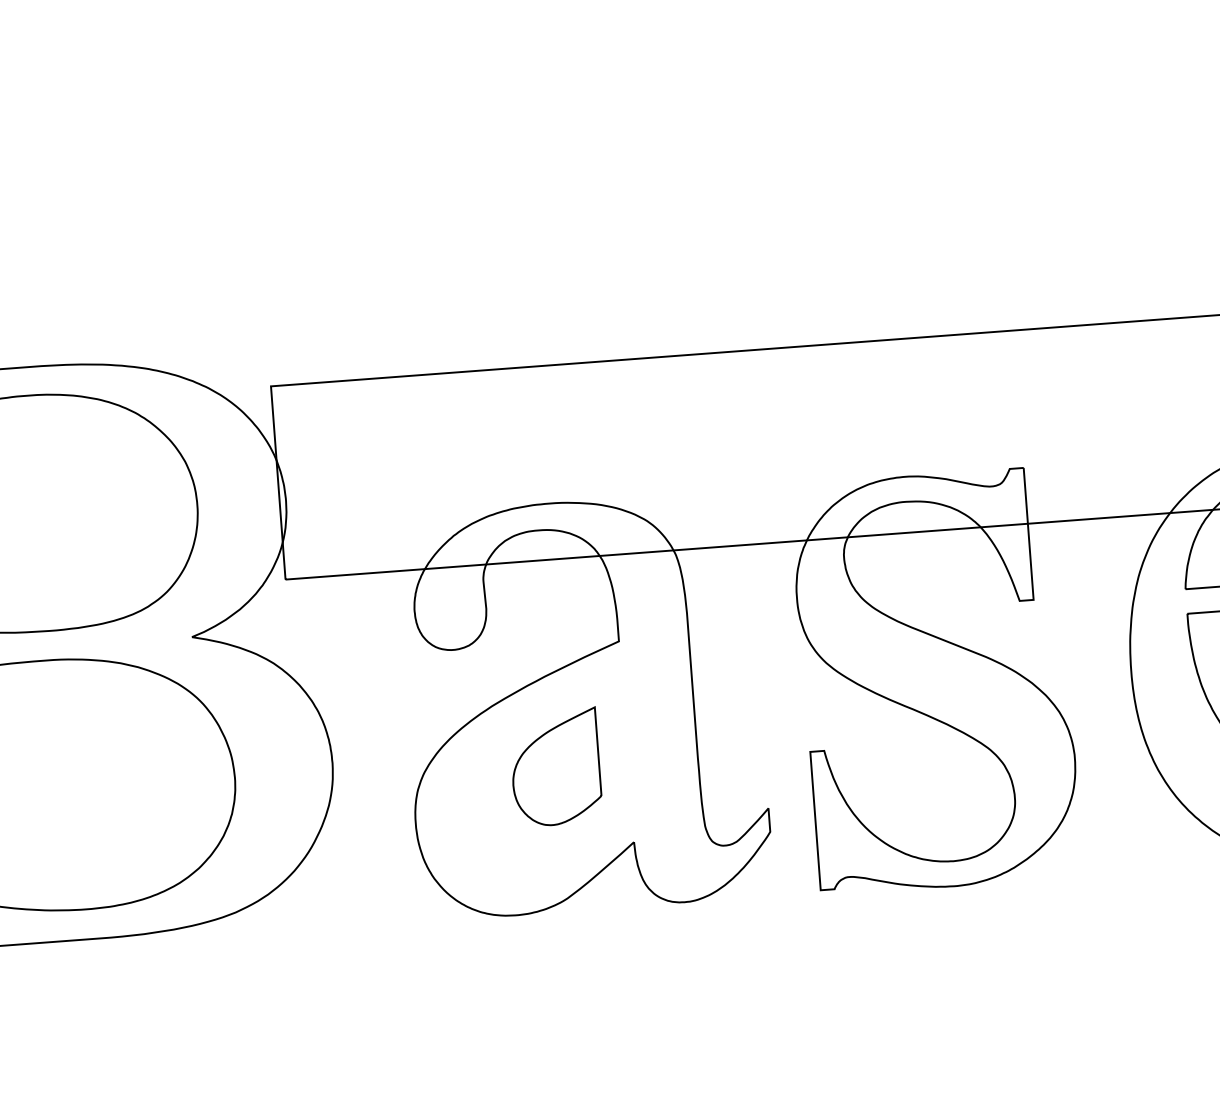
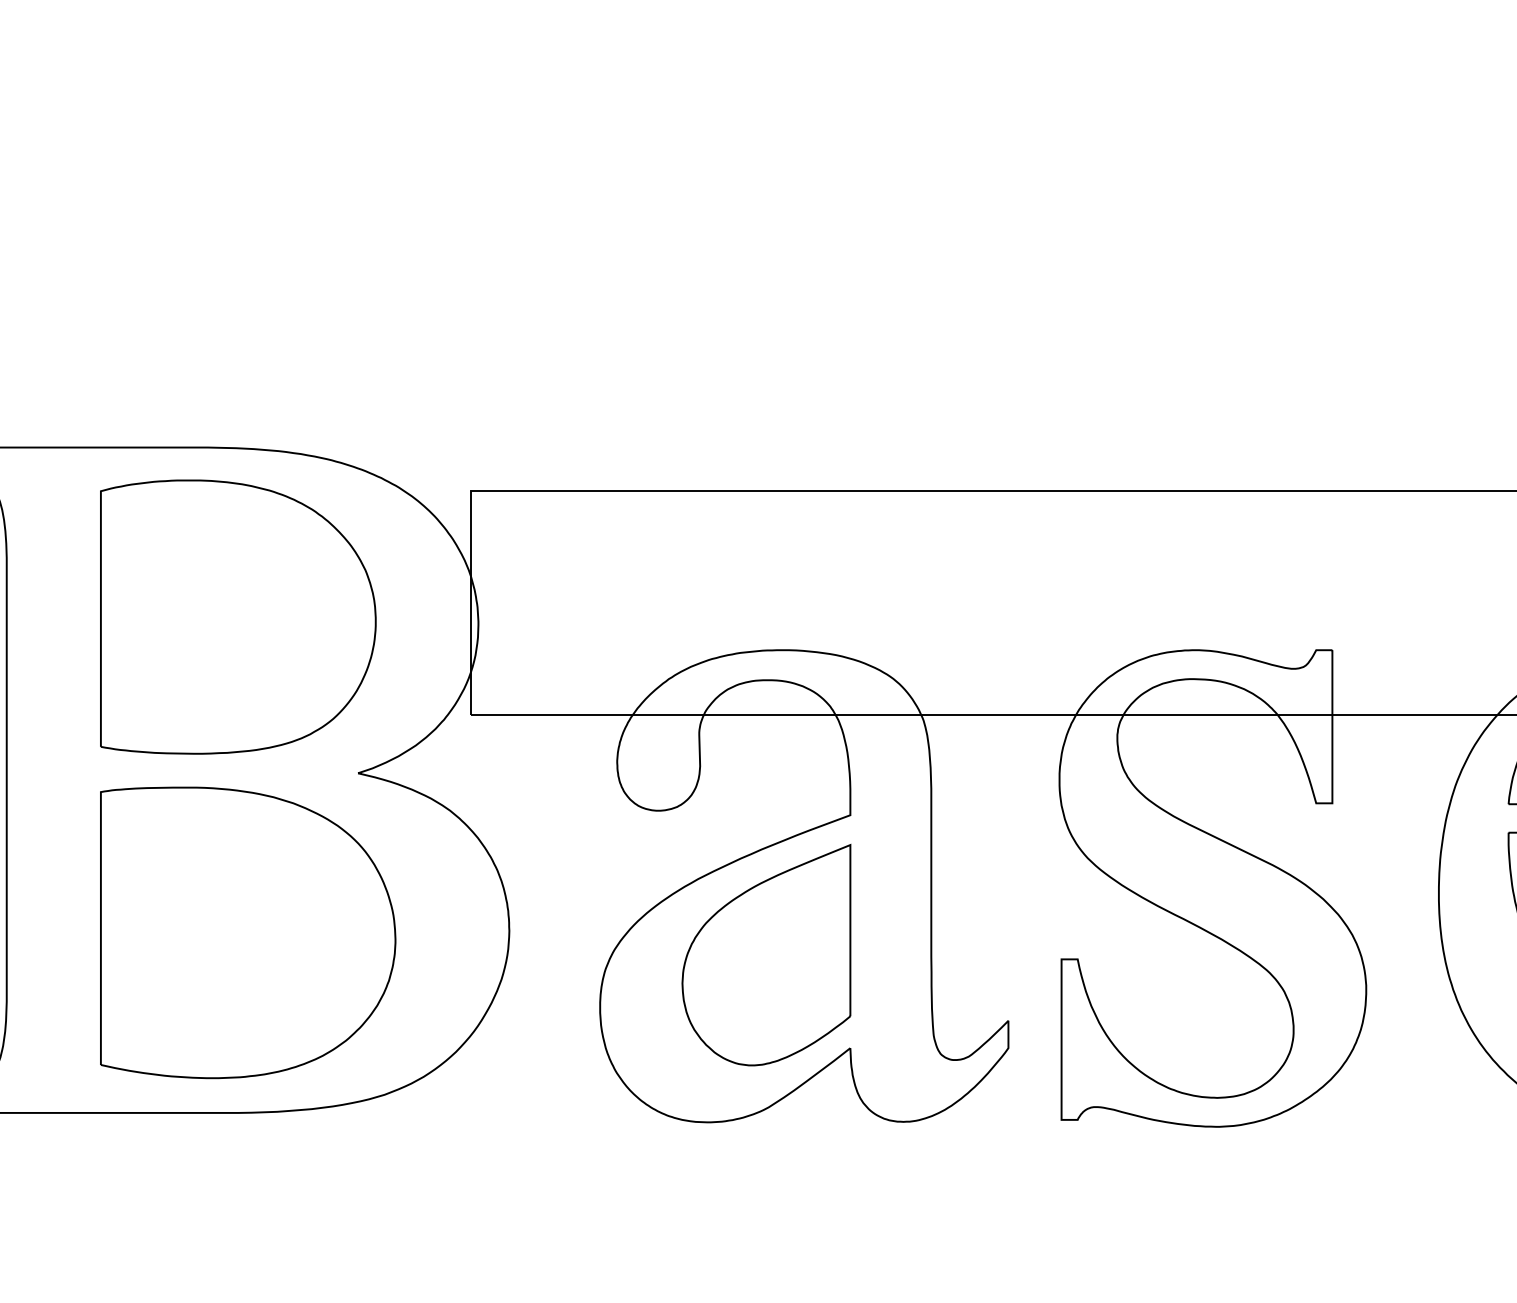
part: (555, 767) -> (766, 955), size x1.67

